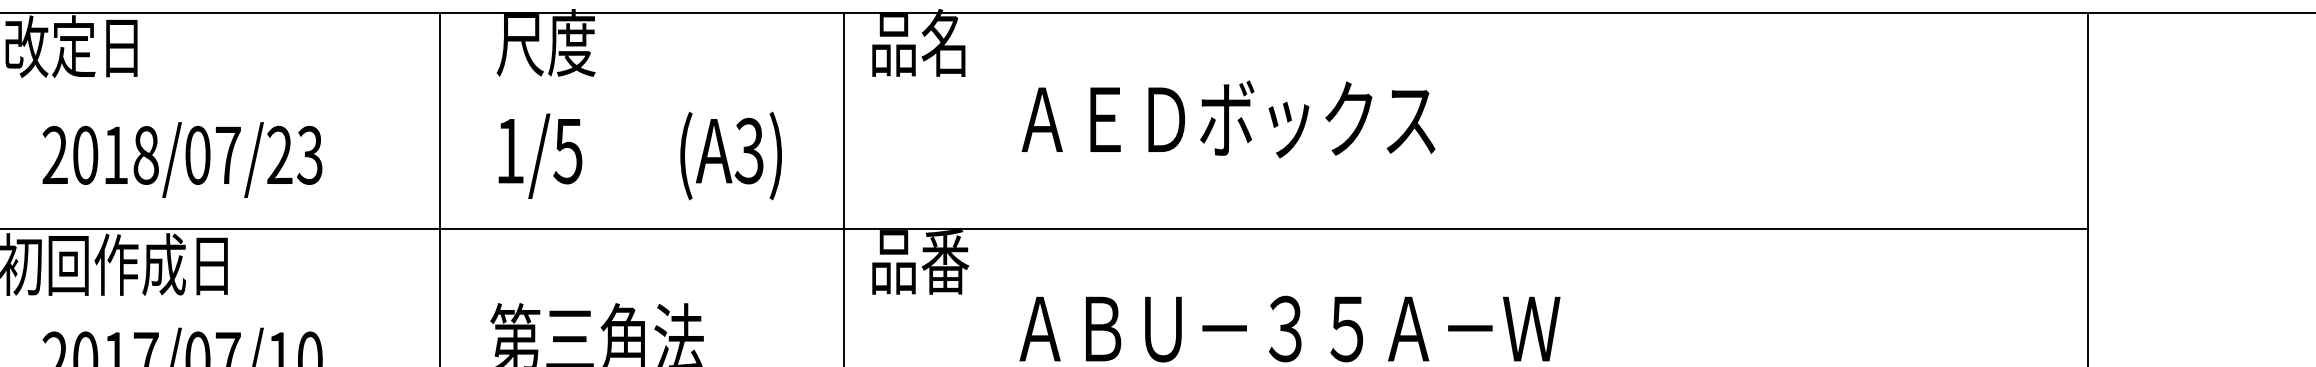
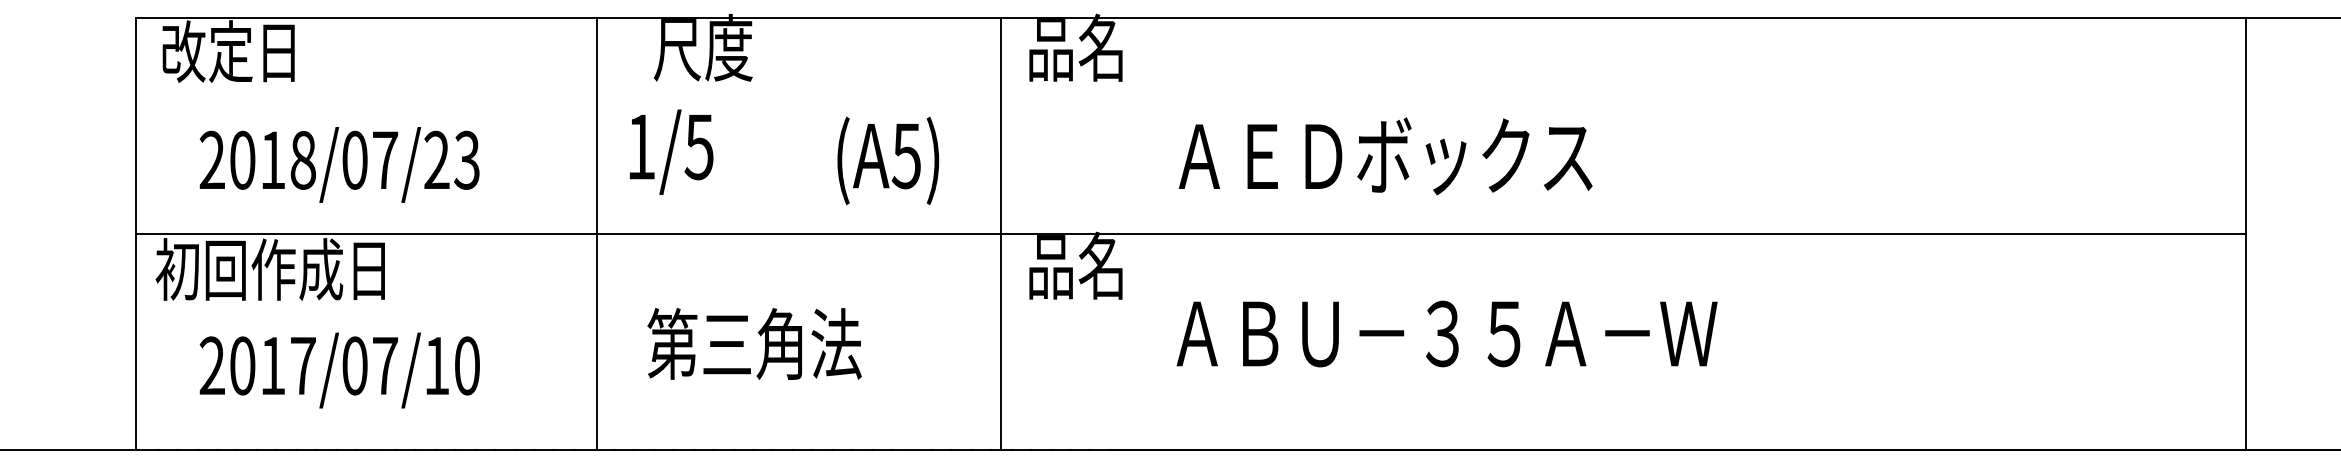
text: (1228, 119) -> (1385, 156), moved
text: (749, 150) -> (906, 155), (A3) -> (A5)
text: (540, 155) -> (671, 151), moved
text: (945, 260) -> (1102, 265), 品番 -> 品名

